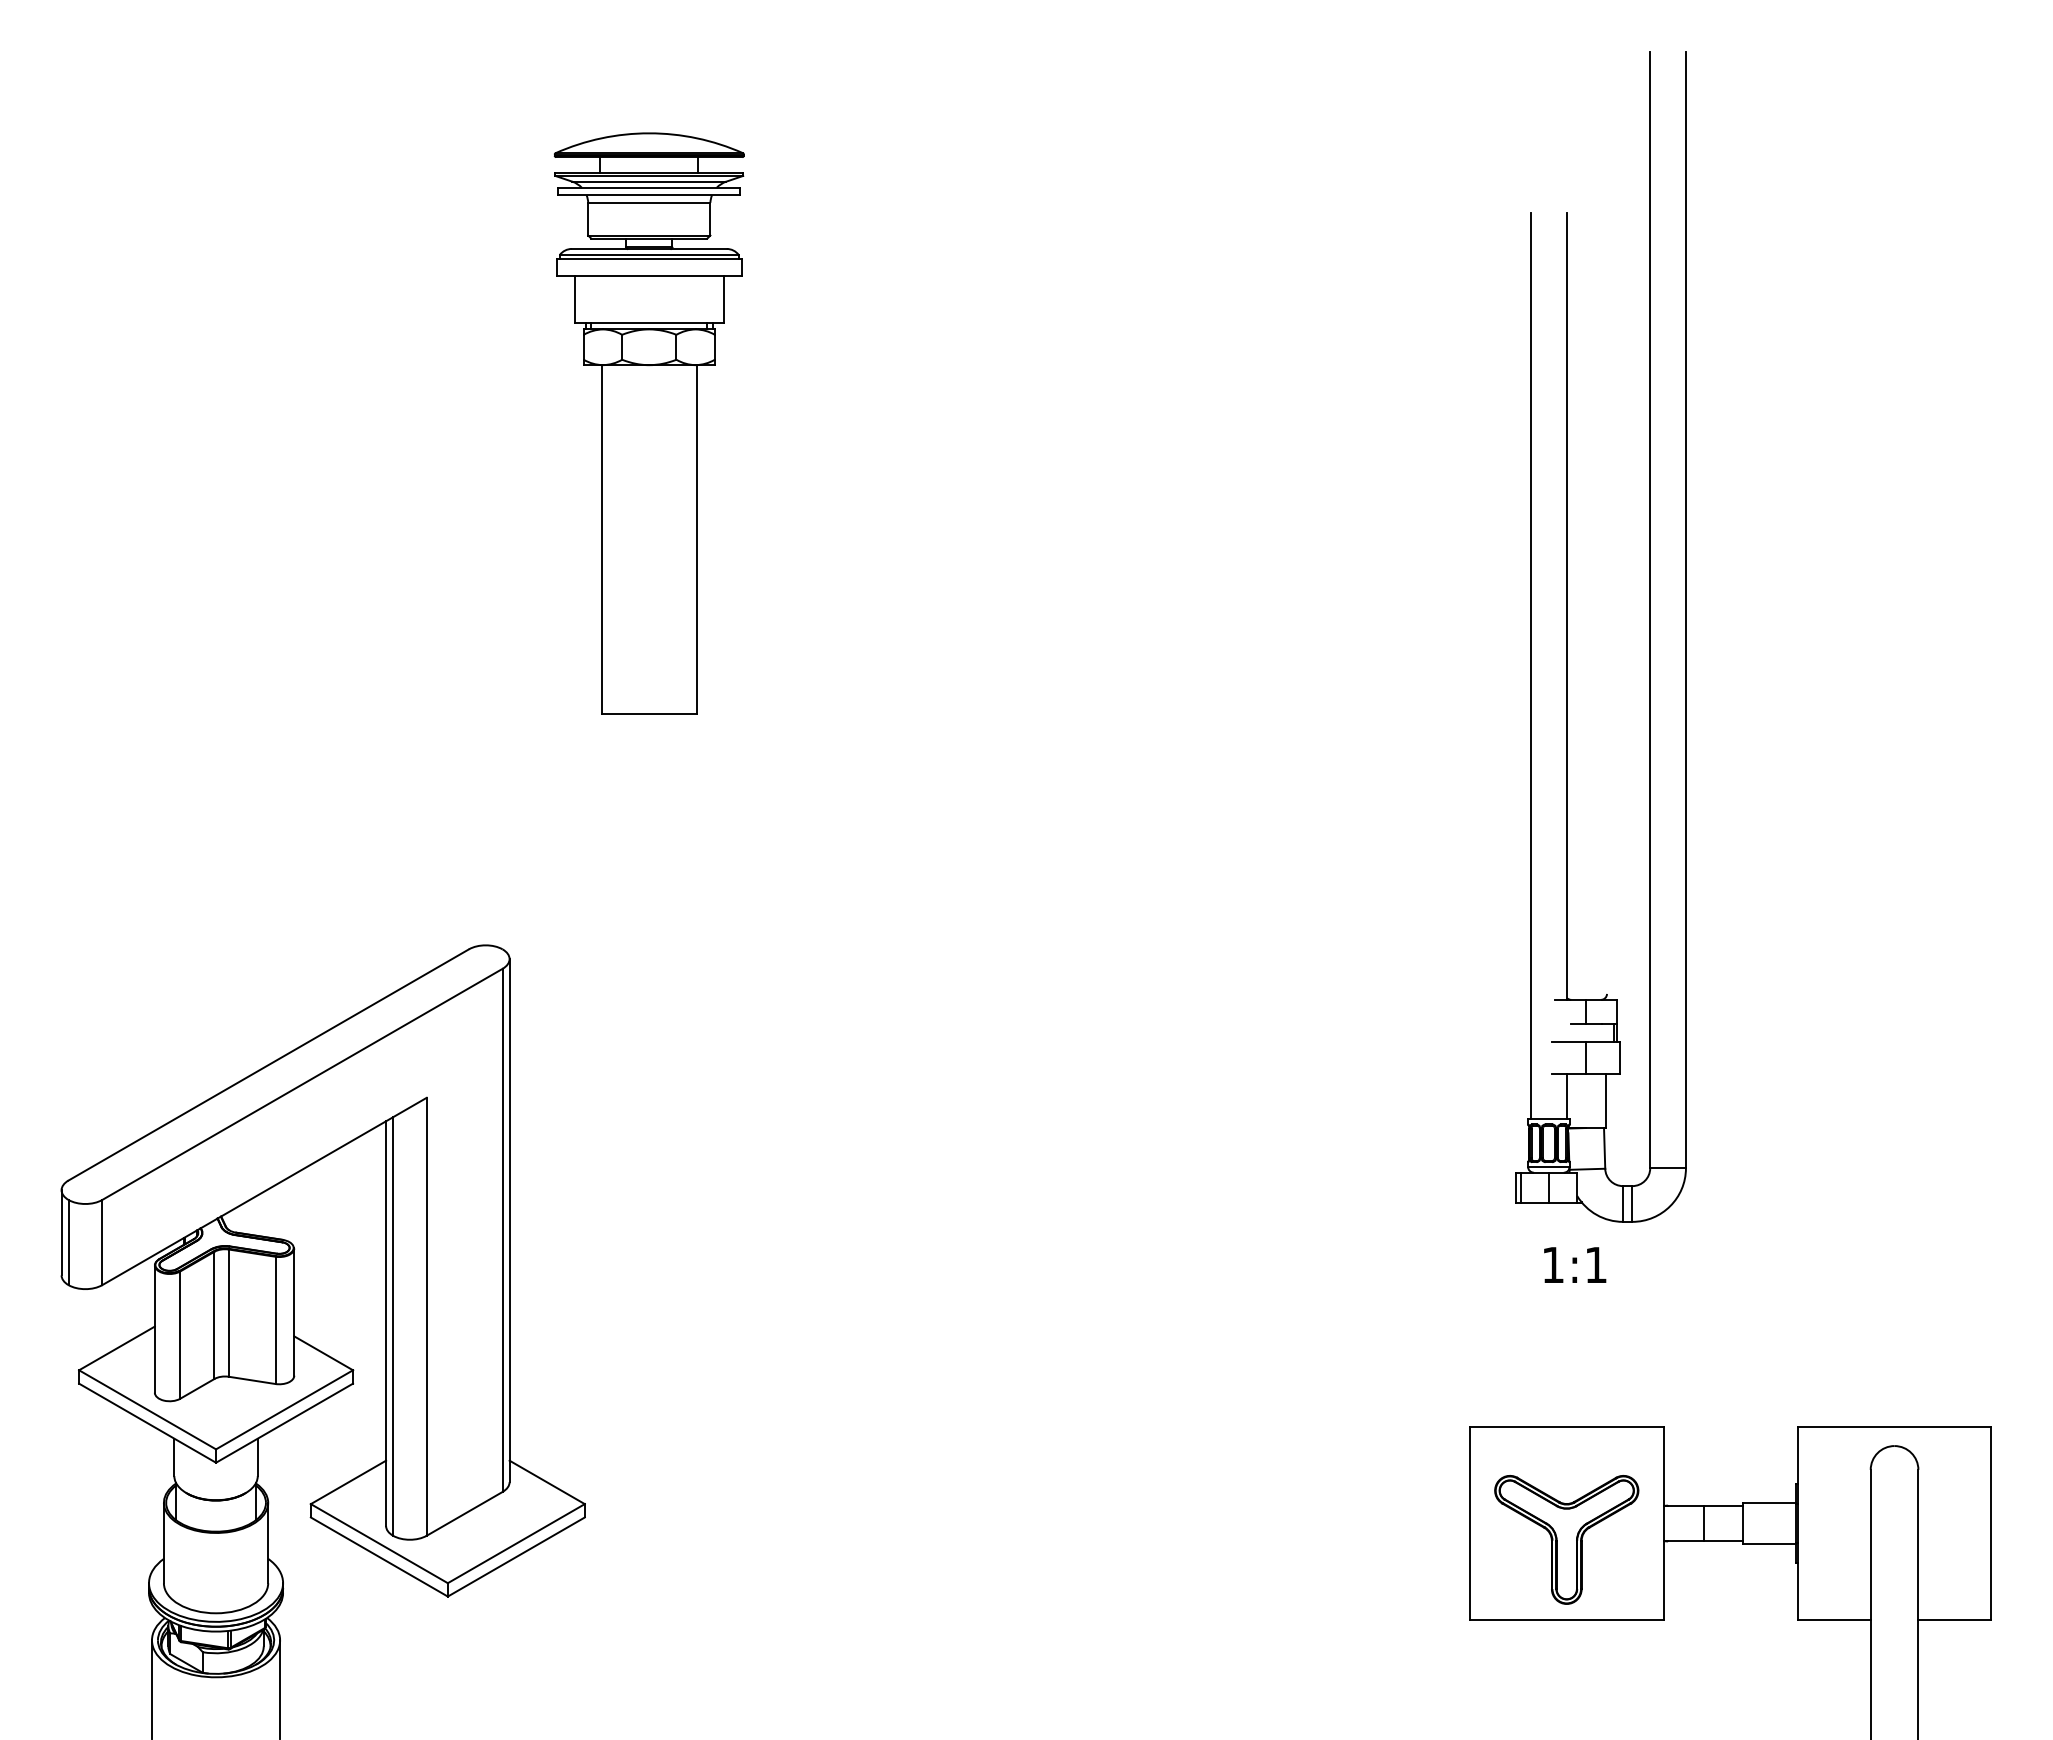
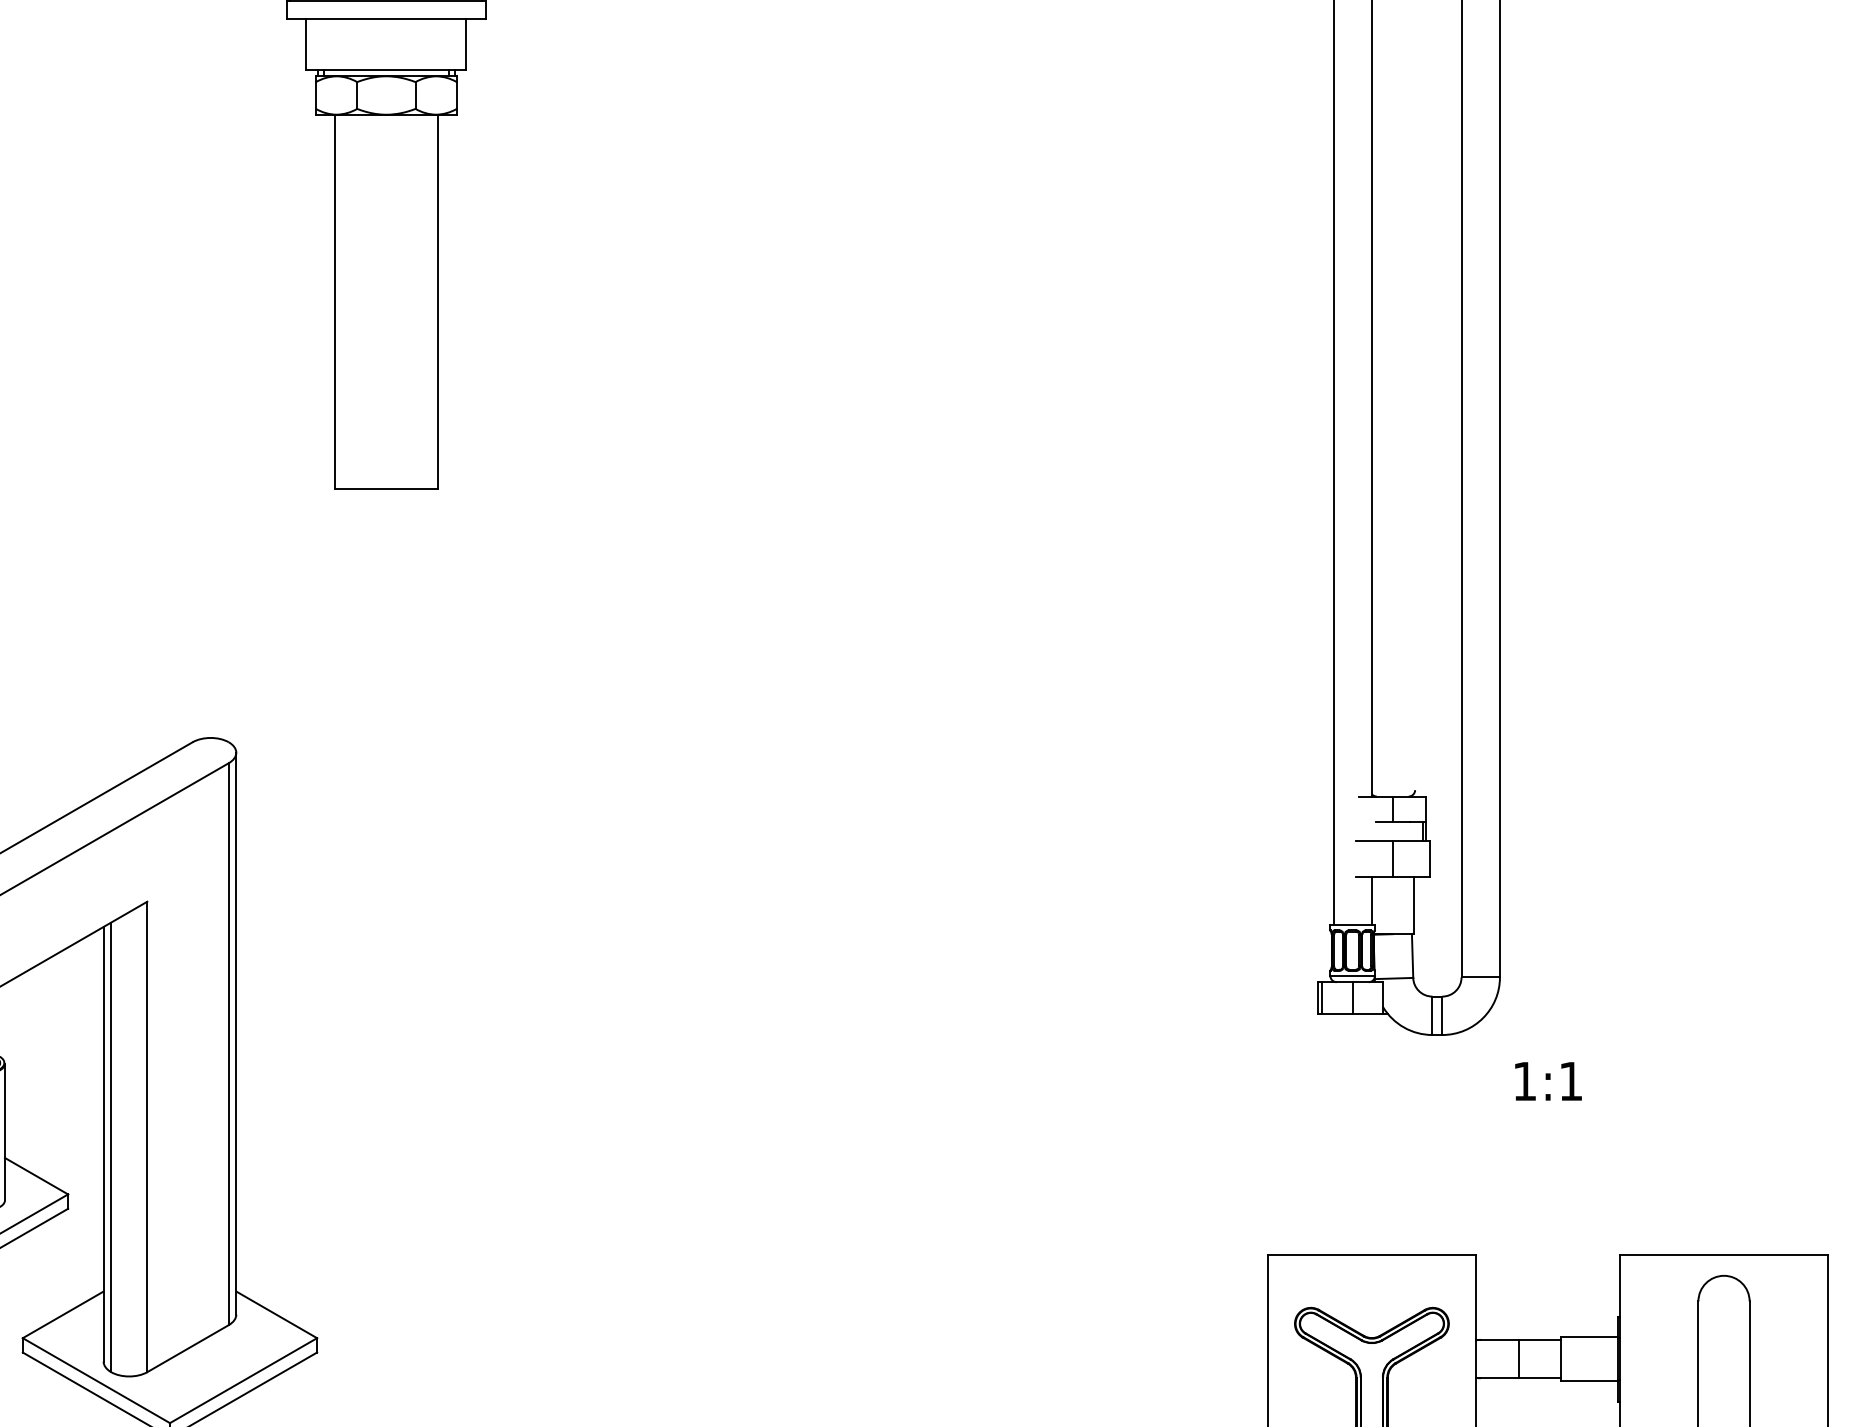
text: (1575, 1264) -> (1548, 1080), moved

